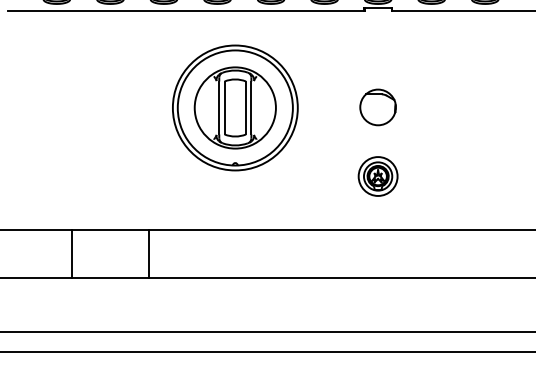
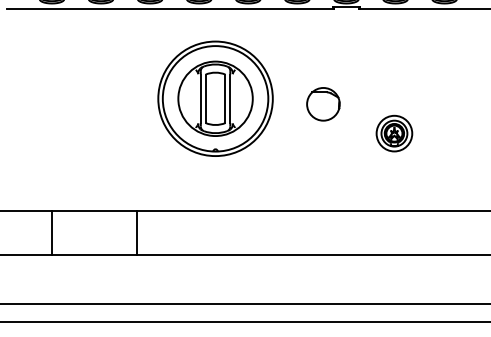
part: (378, 107) -> (323, 104), moved
part: (378, 176) -> (394, 133), moved
line: (71, 253) -> (51, 232), moved

